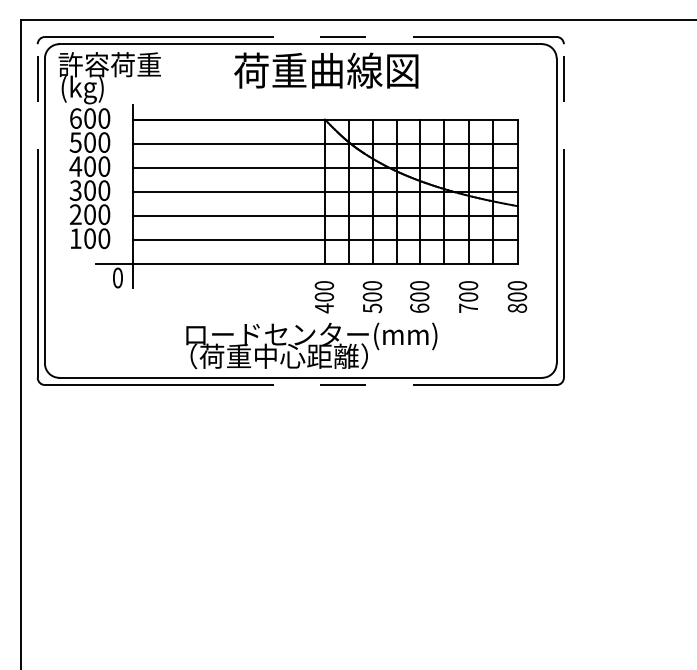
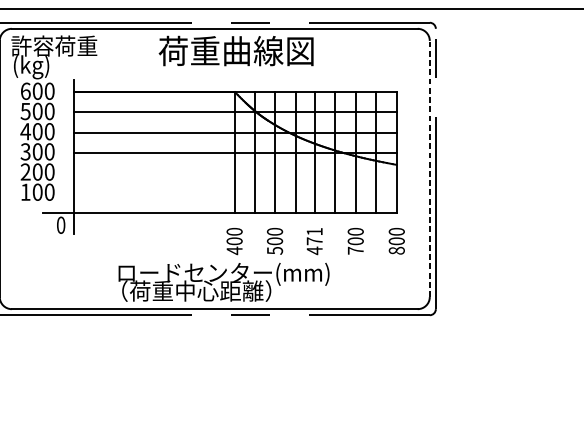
line: (556, 210) -> (429, 168), solid -> dashed
line: (324, 215) -> (234, 172), removed
line: (324, 239) -> (234, 192), removed
text: (419, 297) -> (314, 241), 600 -> 471

